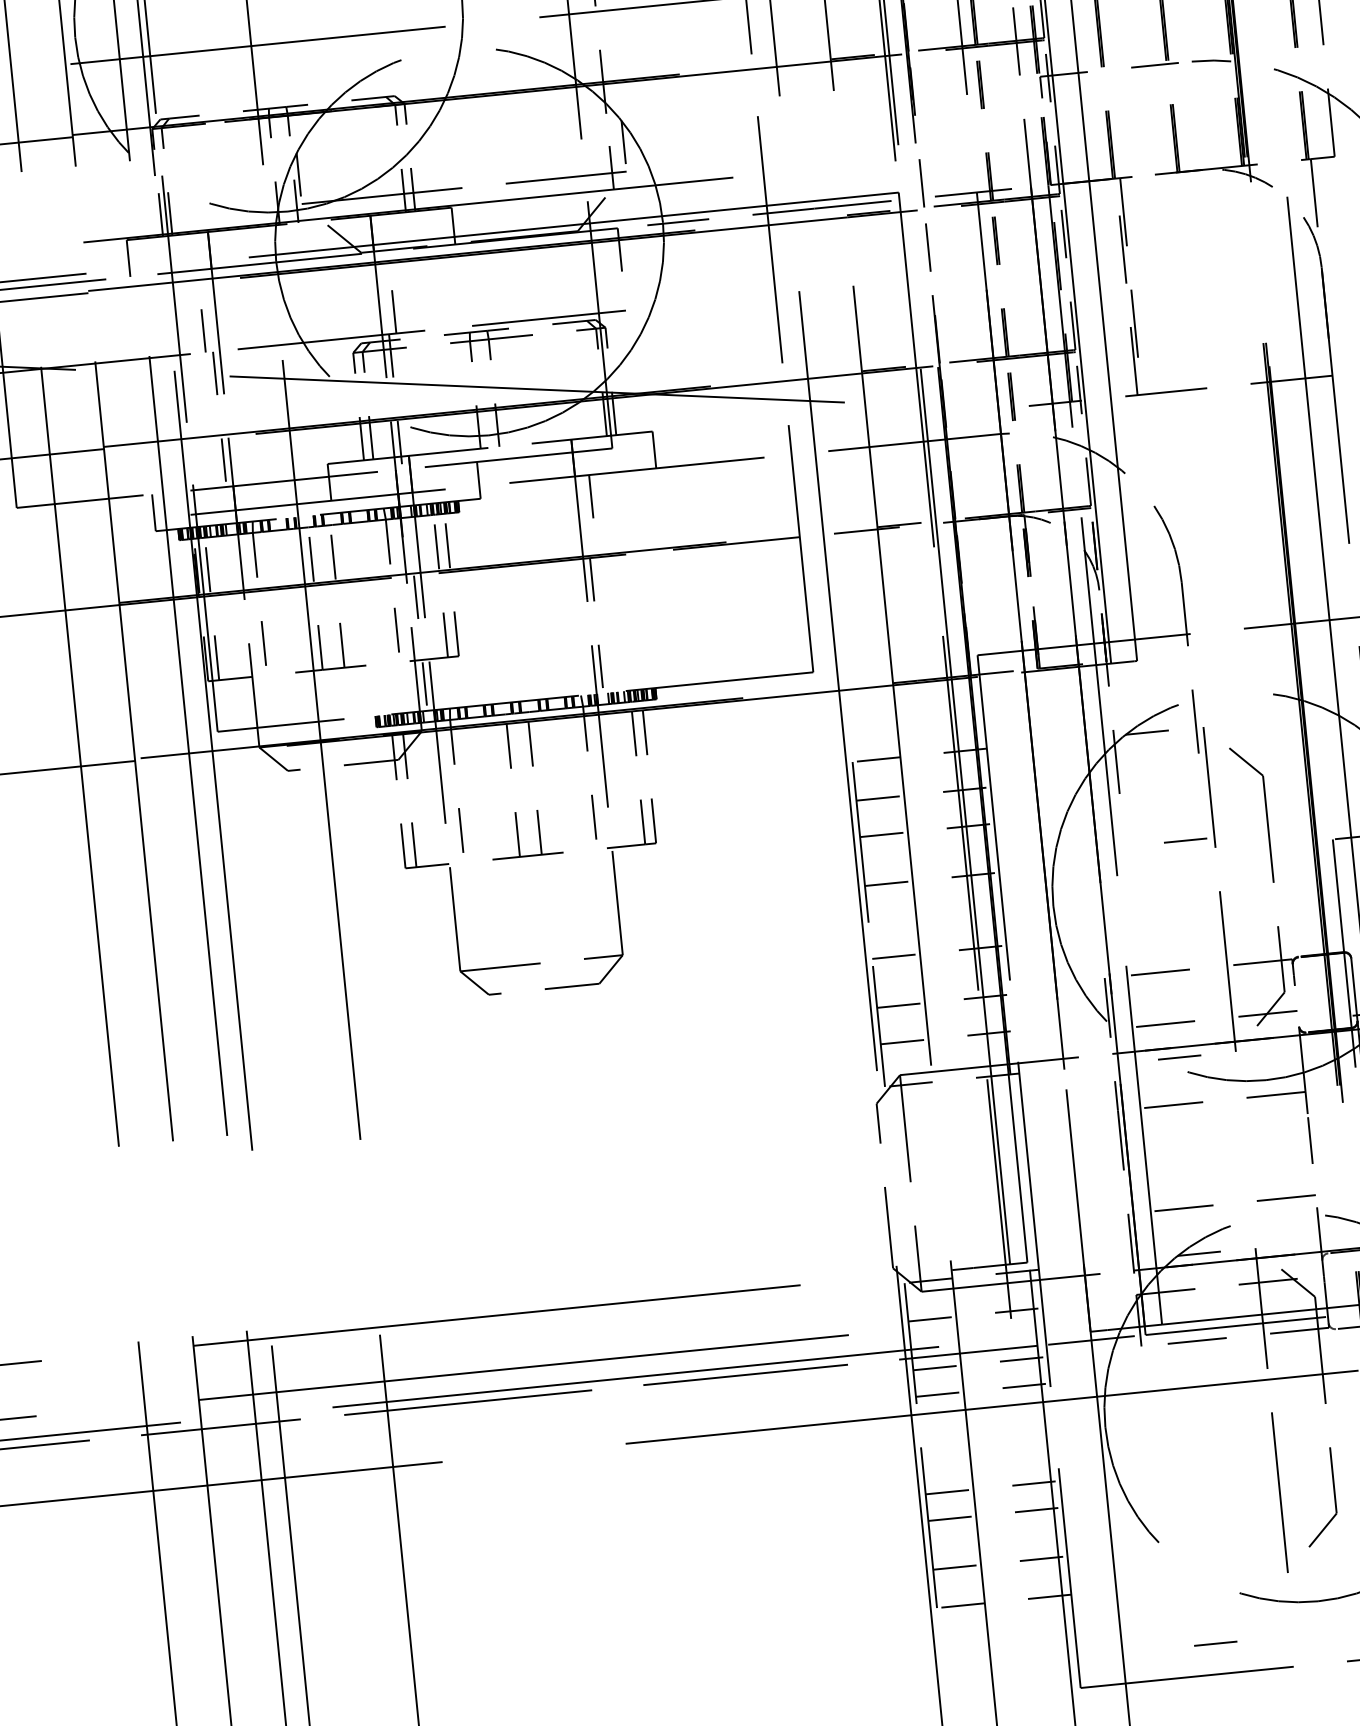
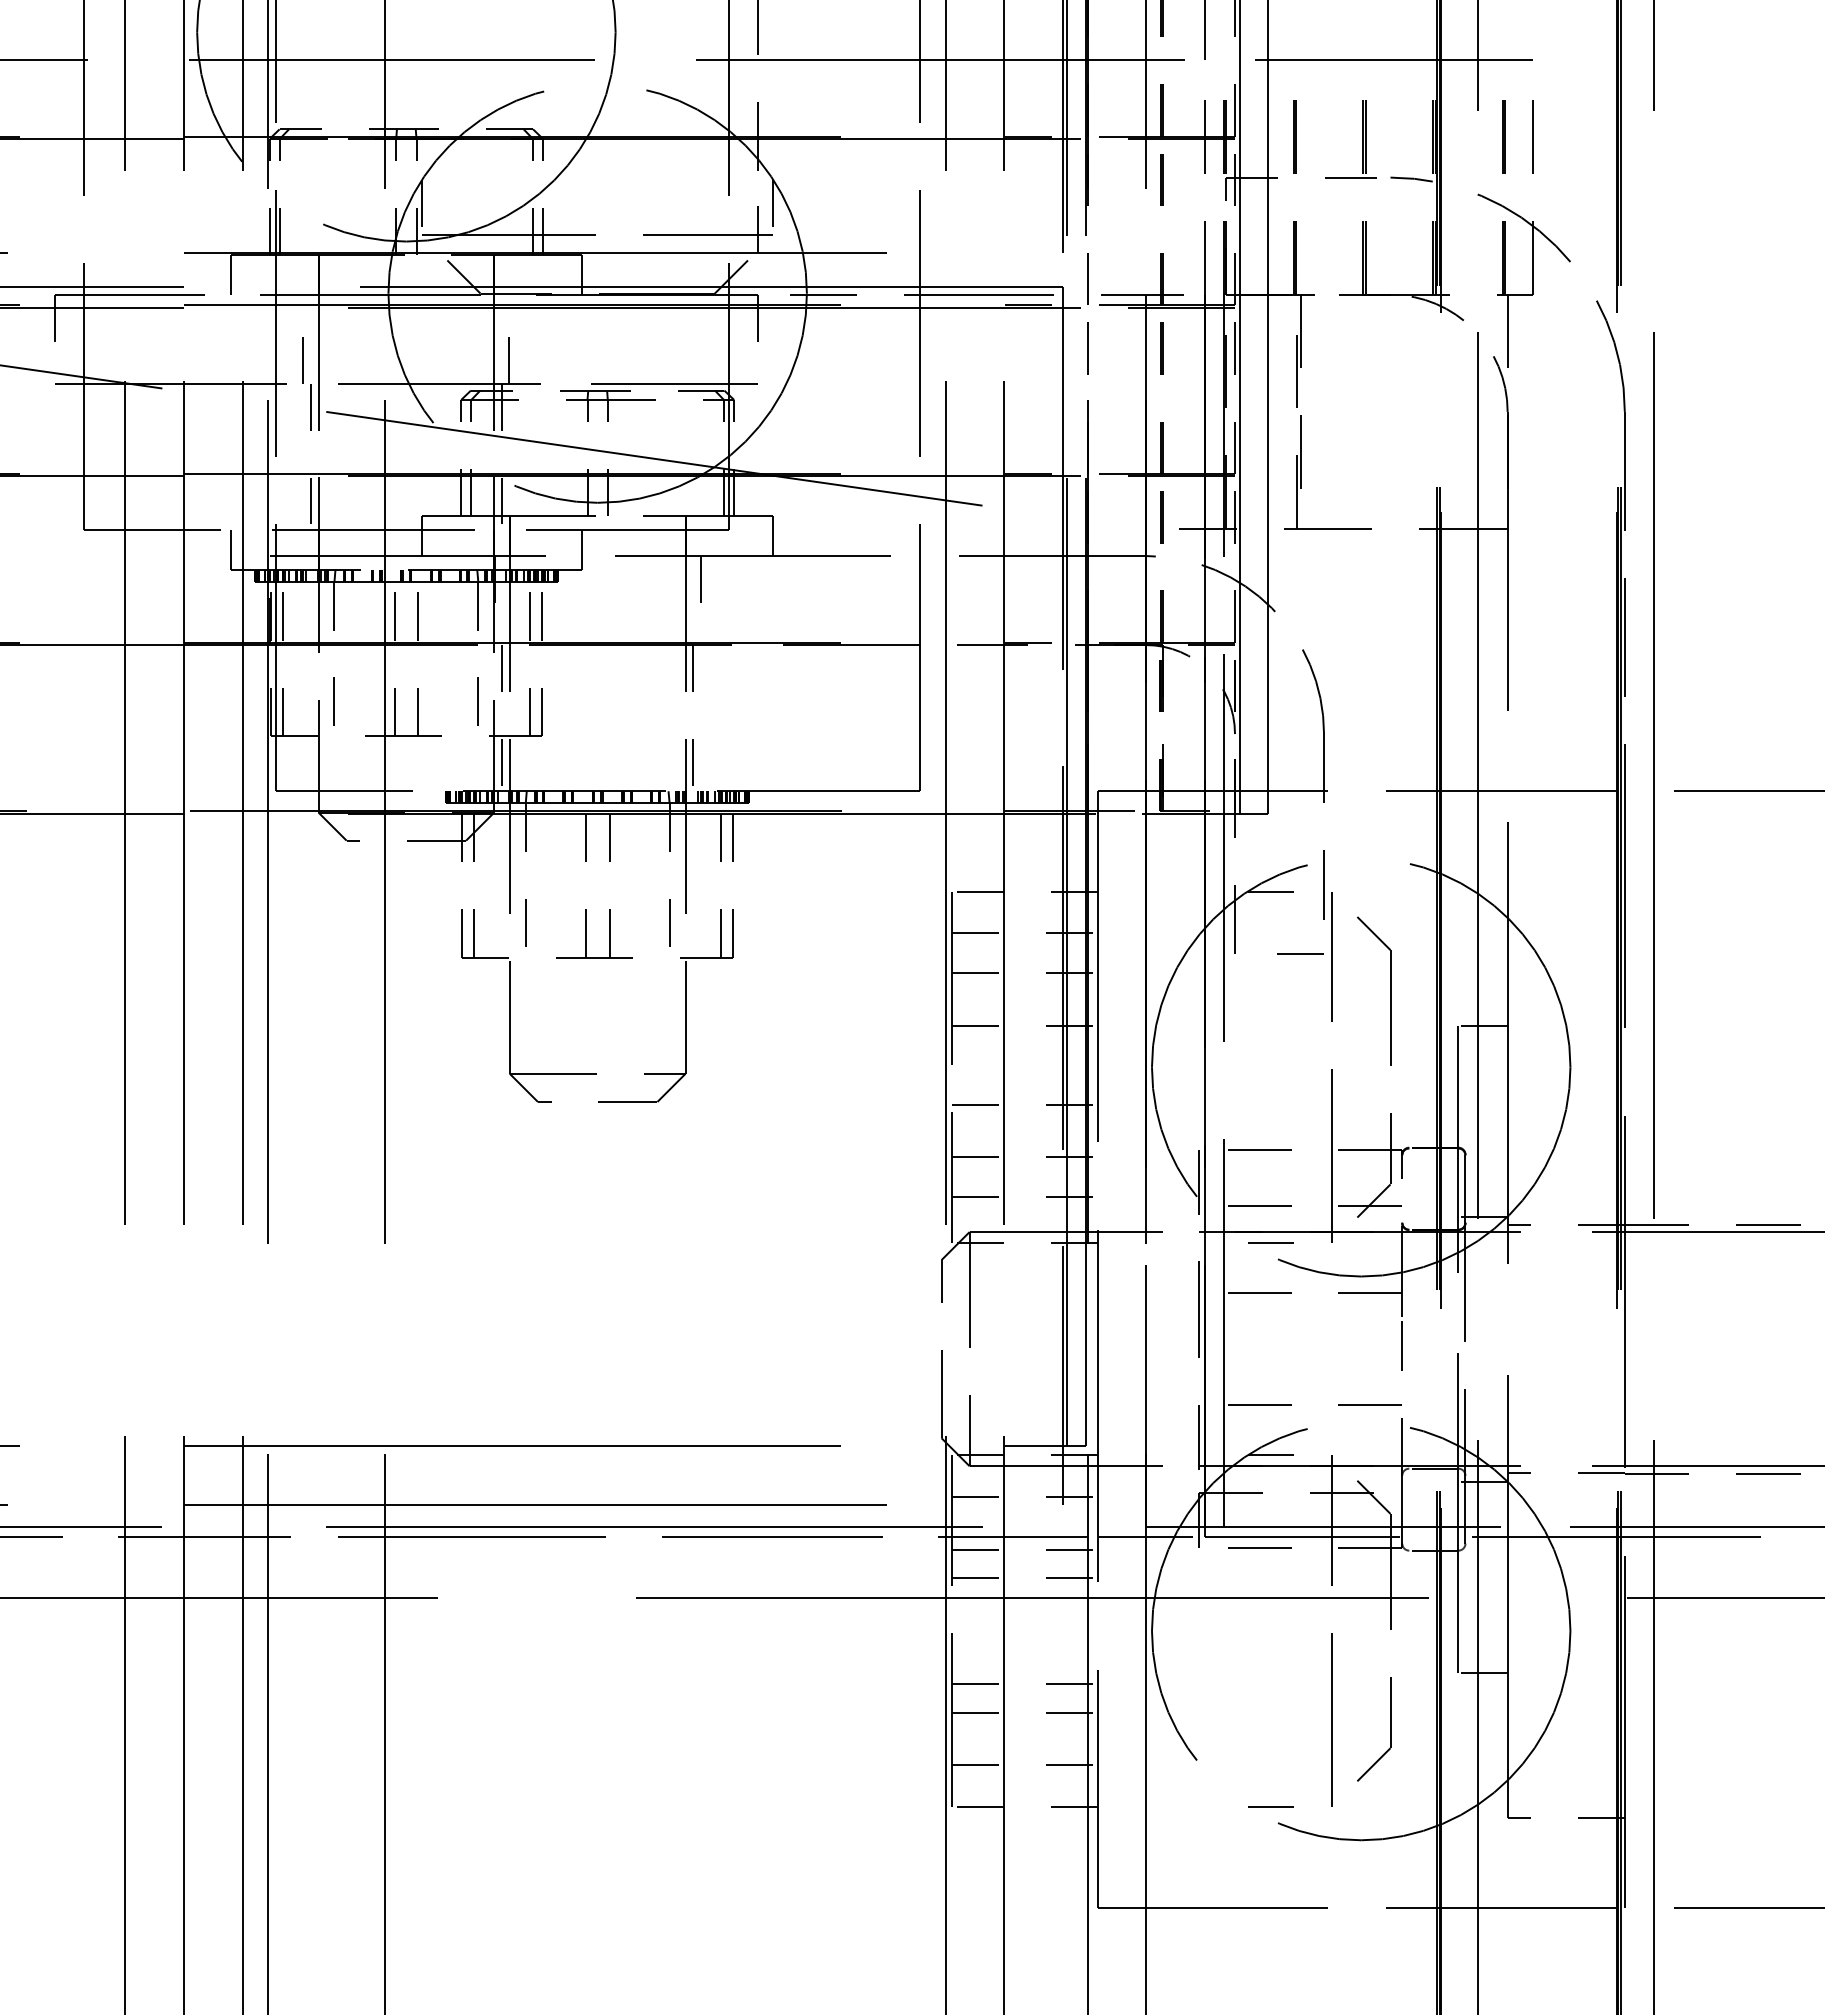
line: (1185, 839) -> (1300, 953), moved
line: (1215, 1643) -> (1270, 1806), moved

